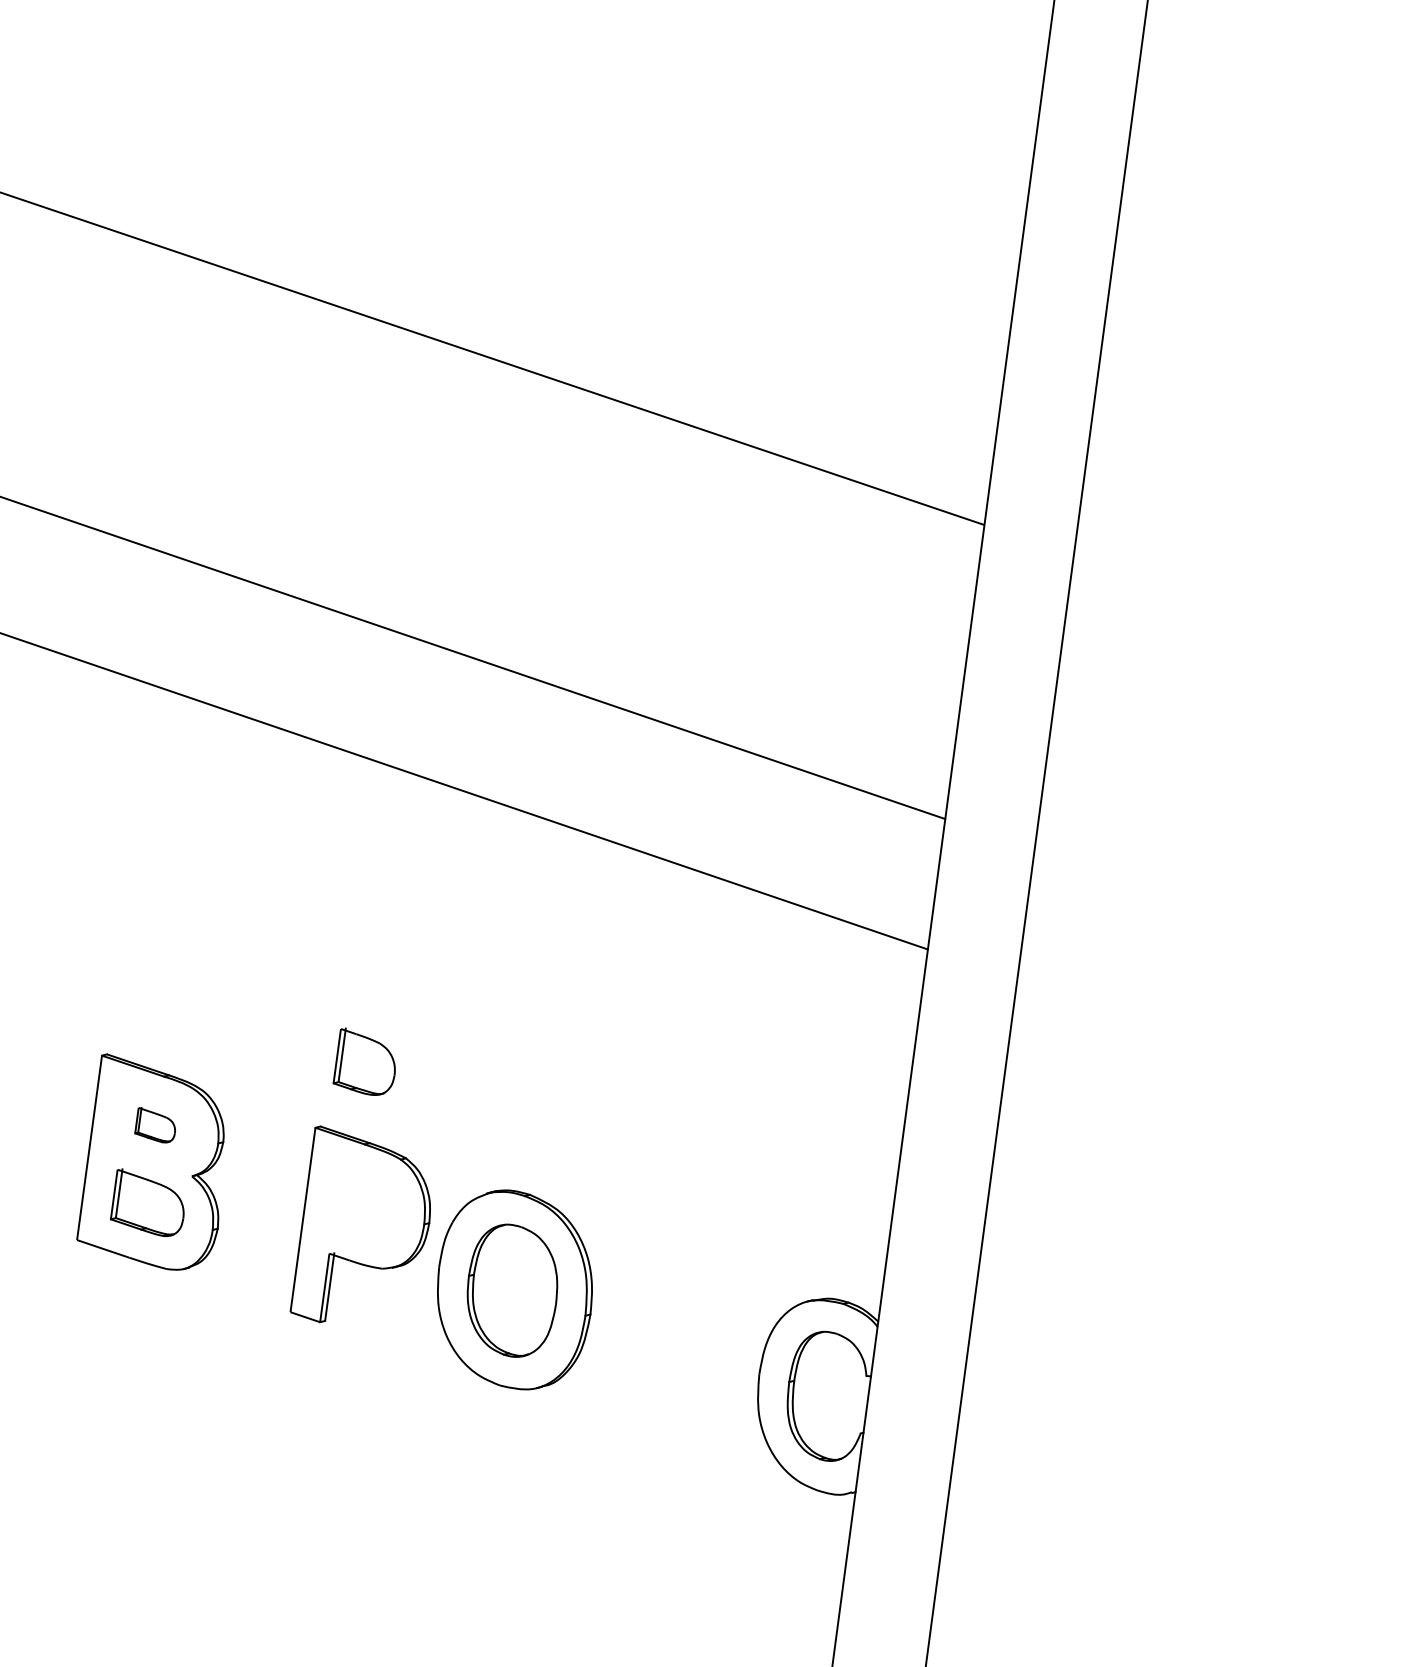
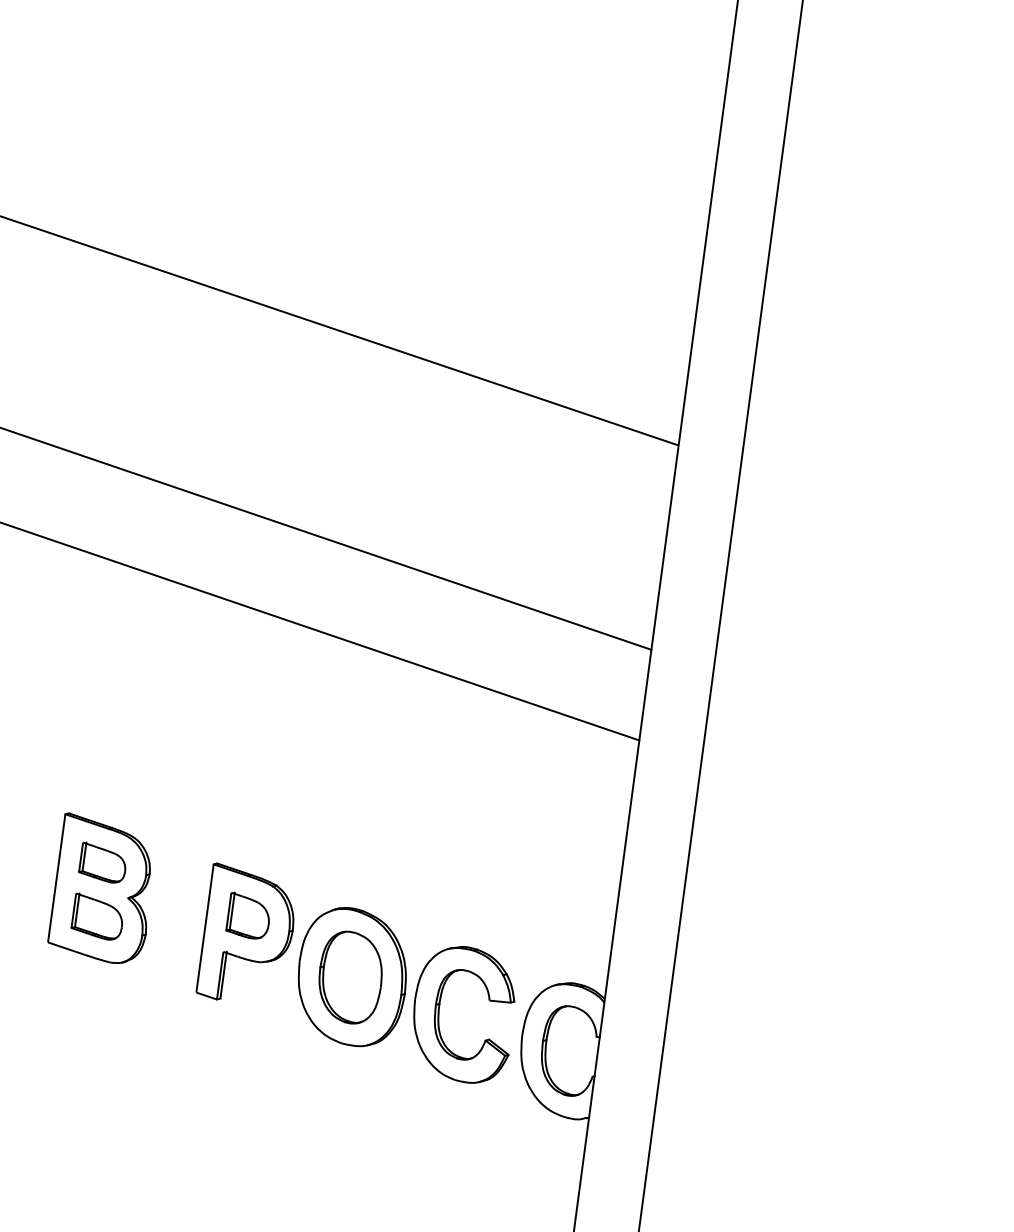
part: (364, 1061) -> (247, 915), moved
part: (155, 1125) -> (102, 862), size x1.67
part: (640, 1343) -> (439, 1014), added

